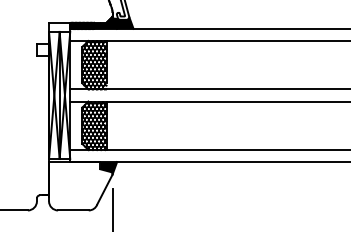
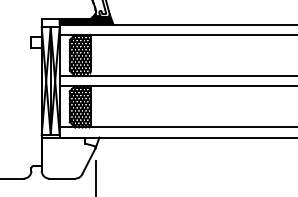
fill: (108, 168) -> (92, 143), removed

